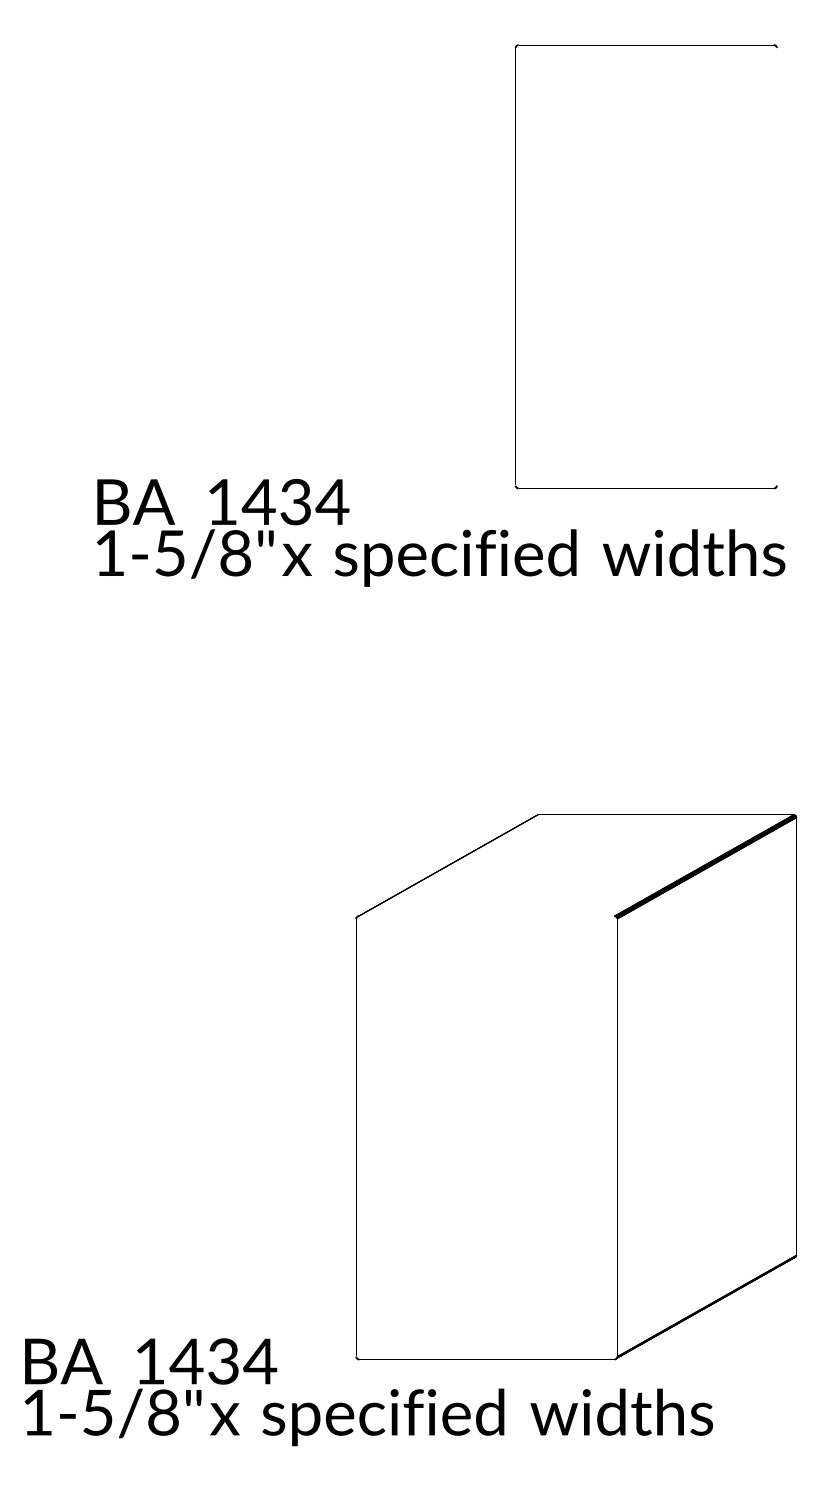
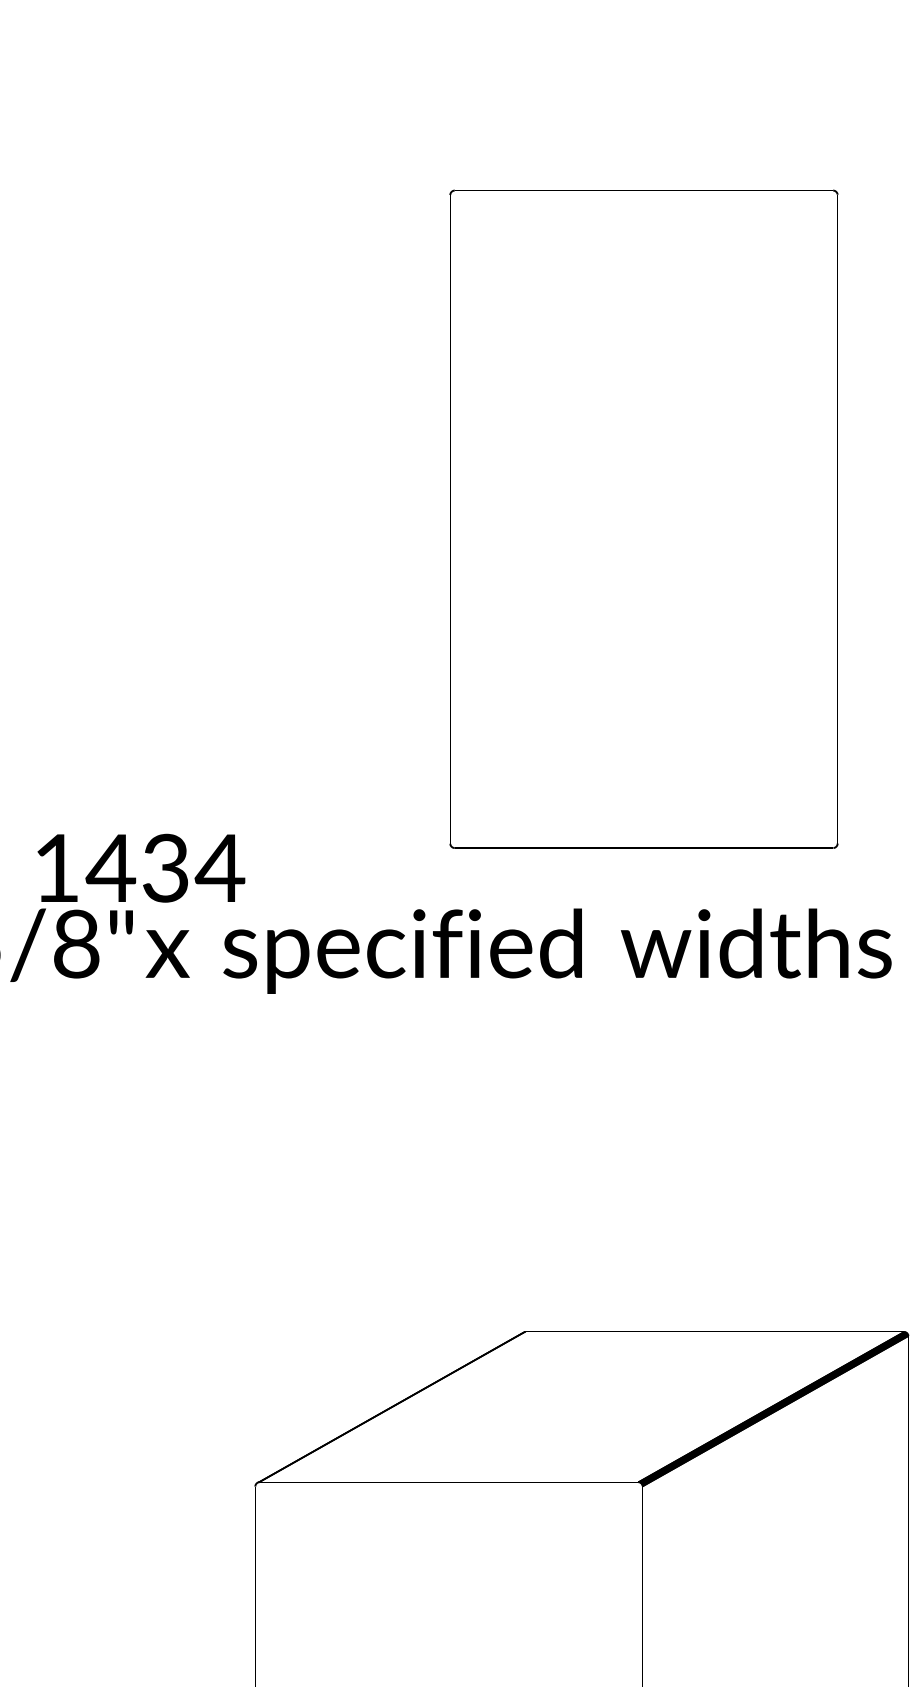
part: (515, 266) -> (449, 518), moved

